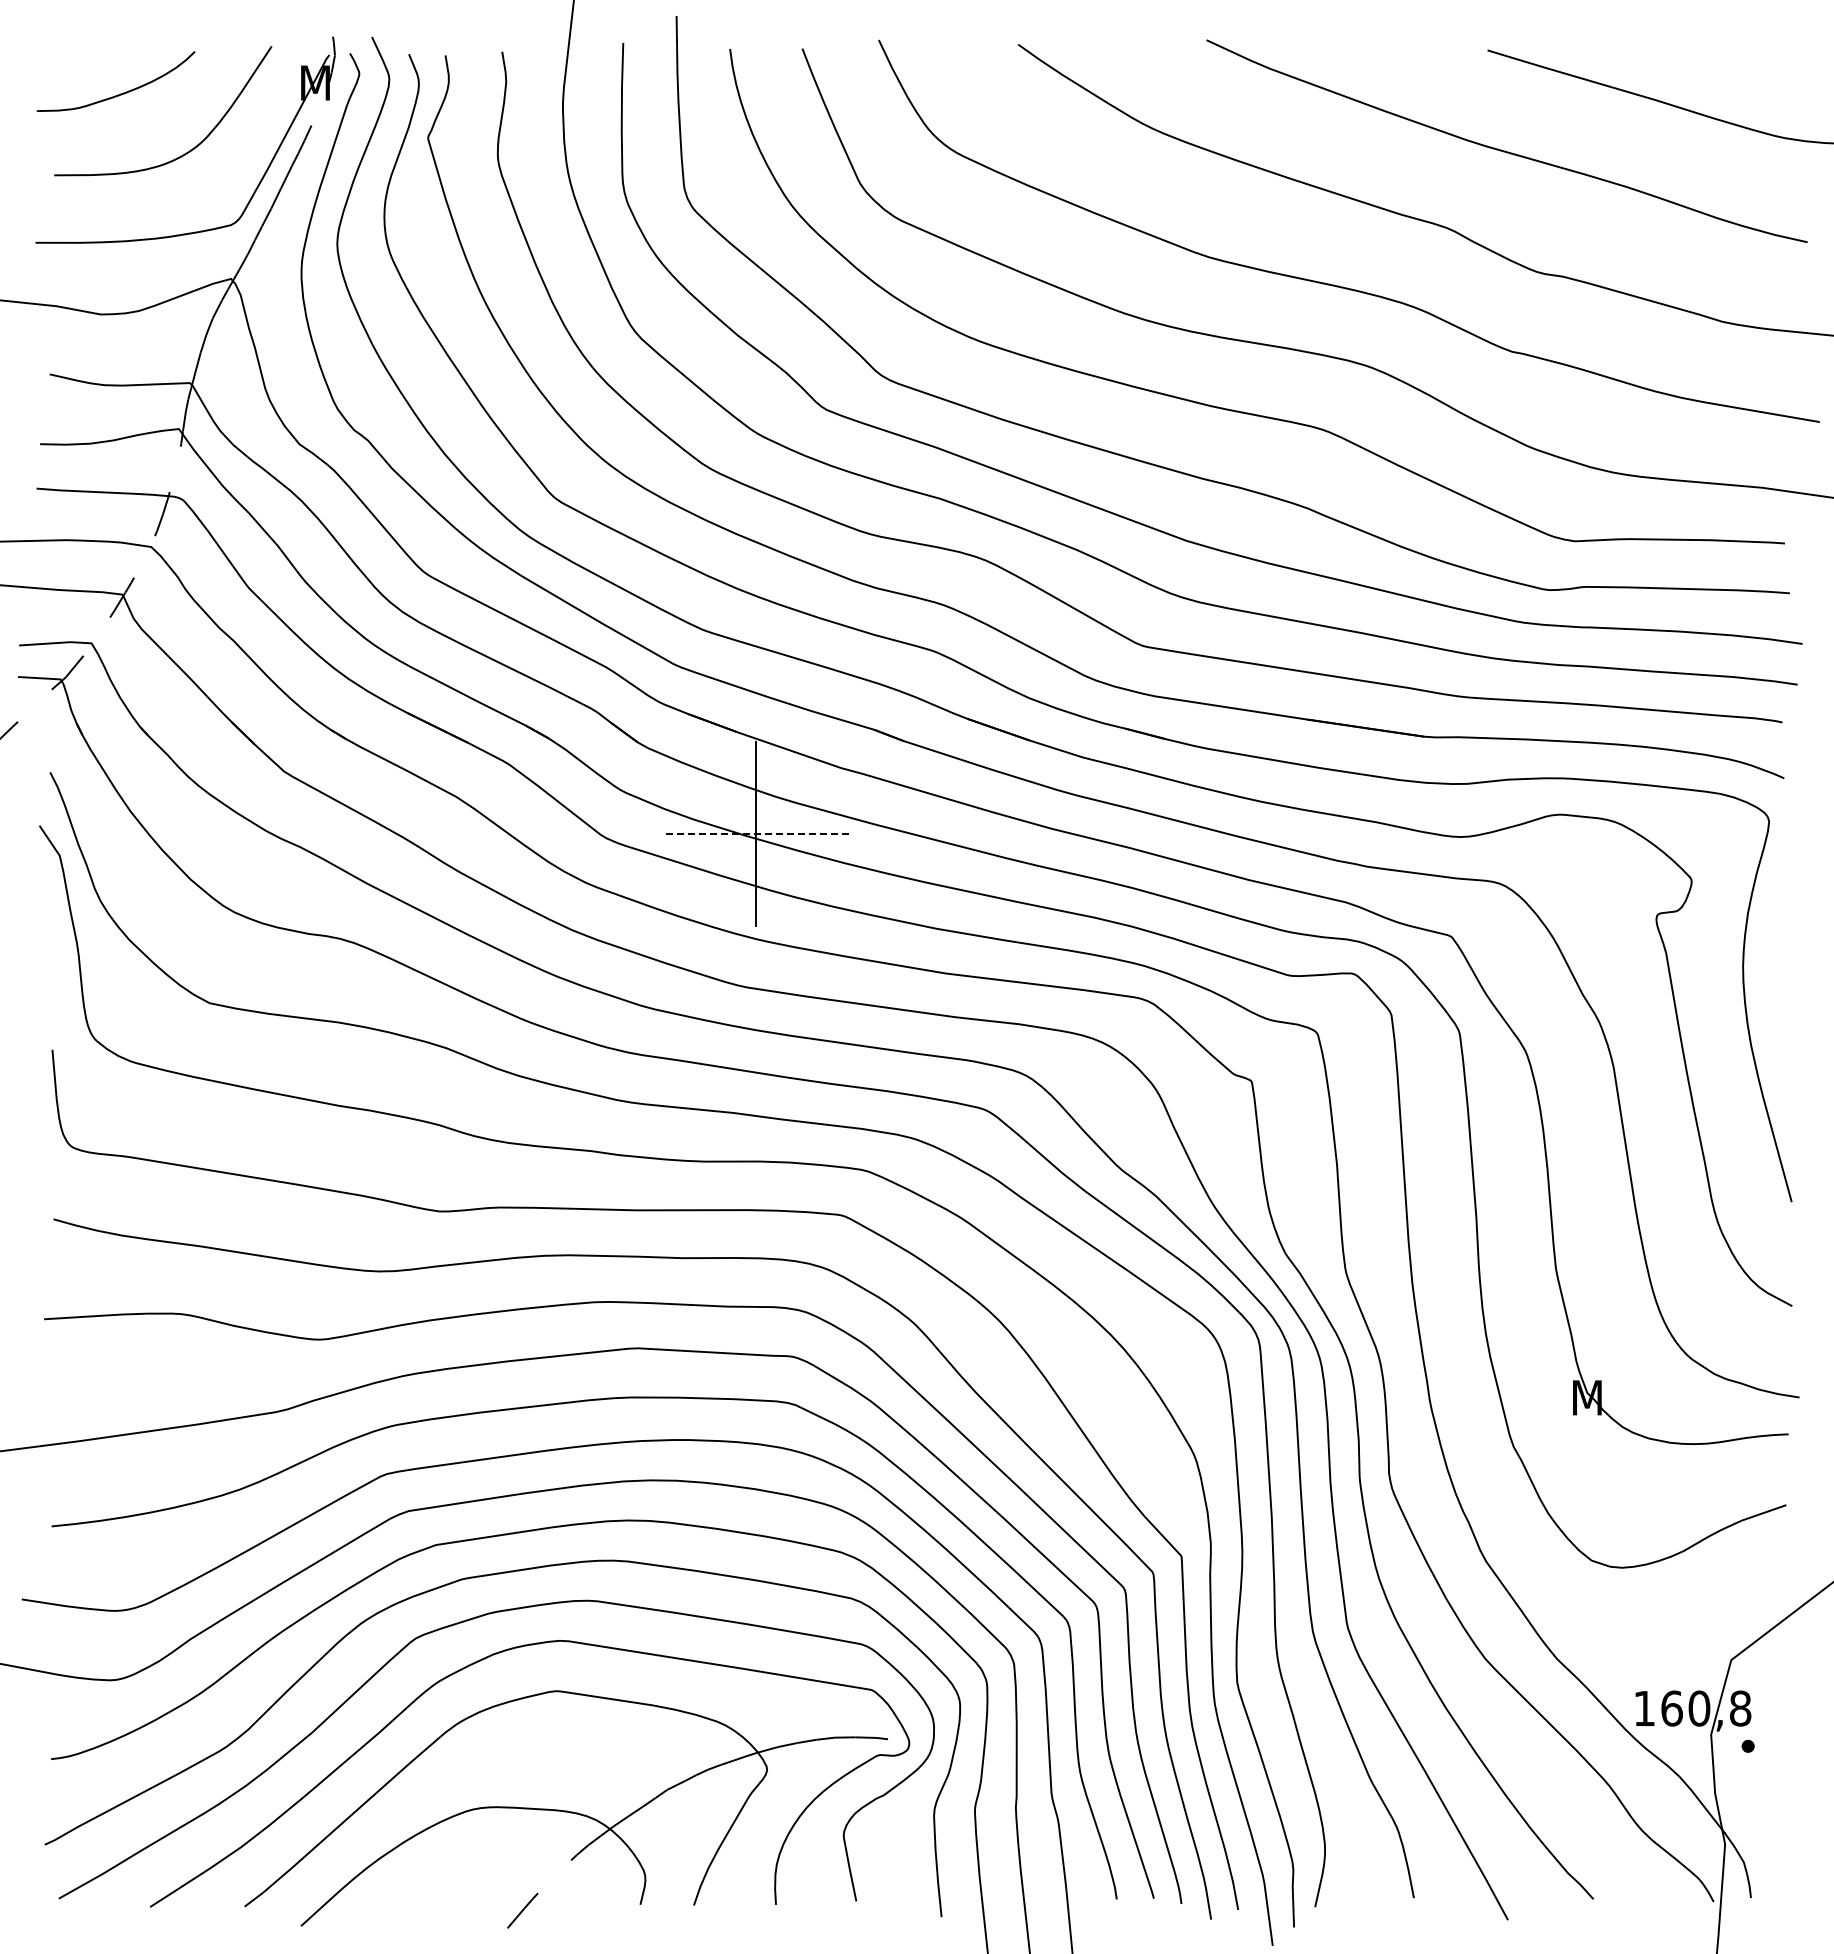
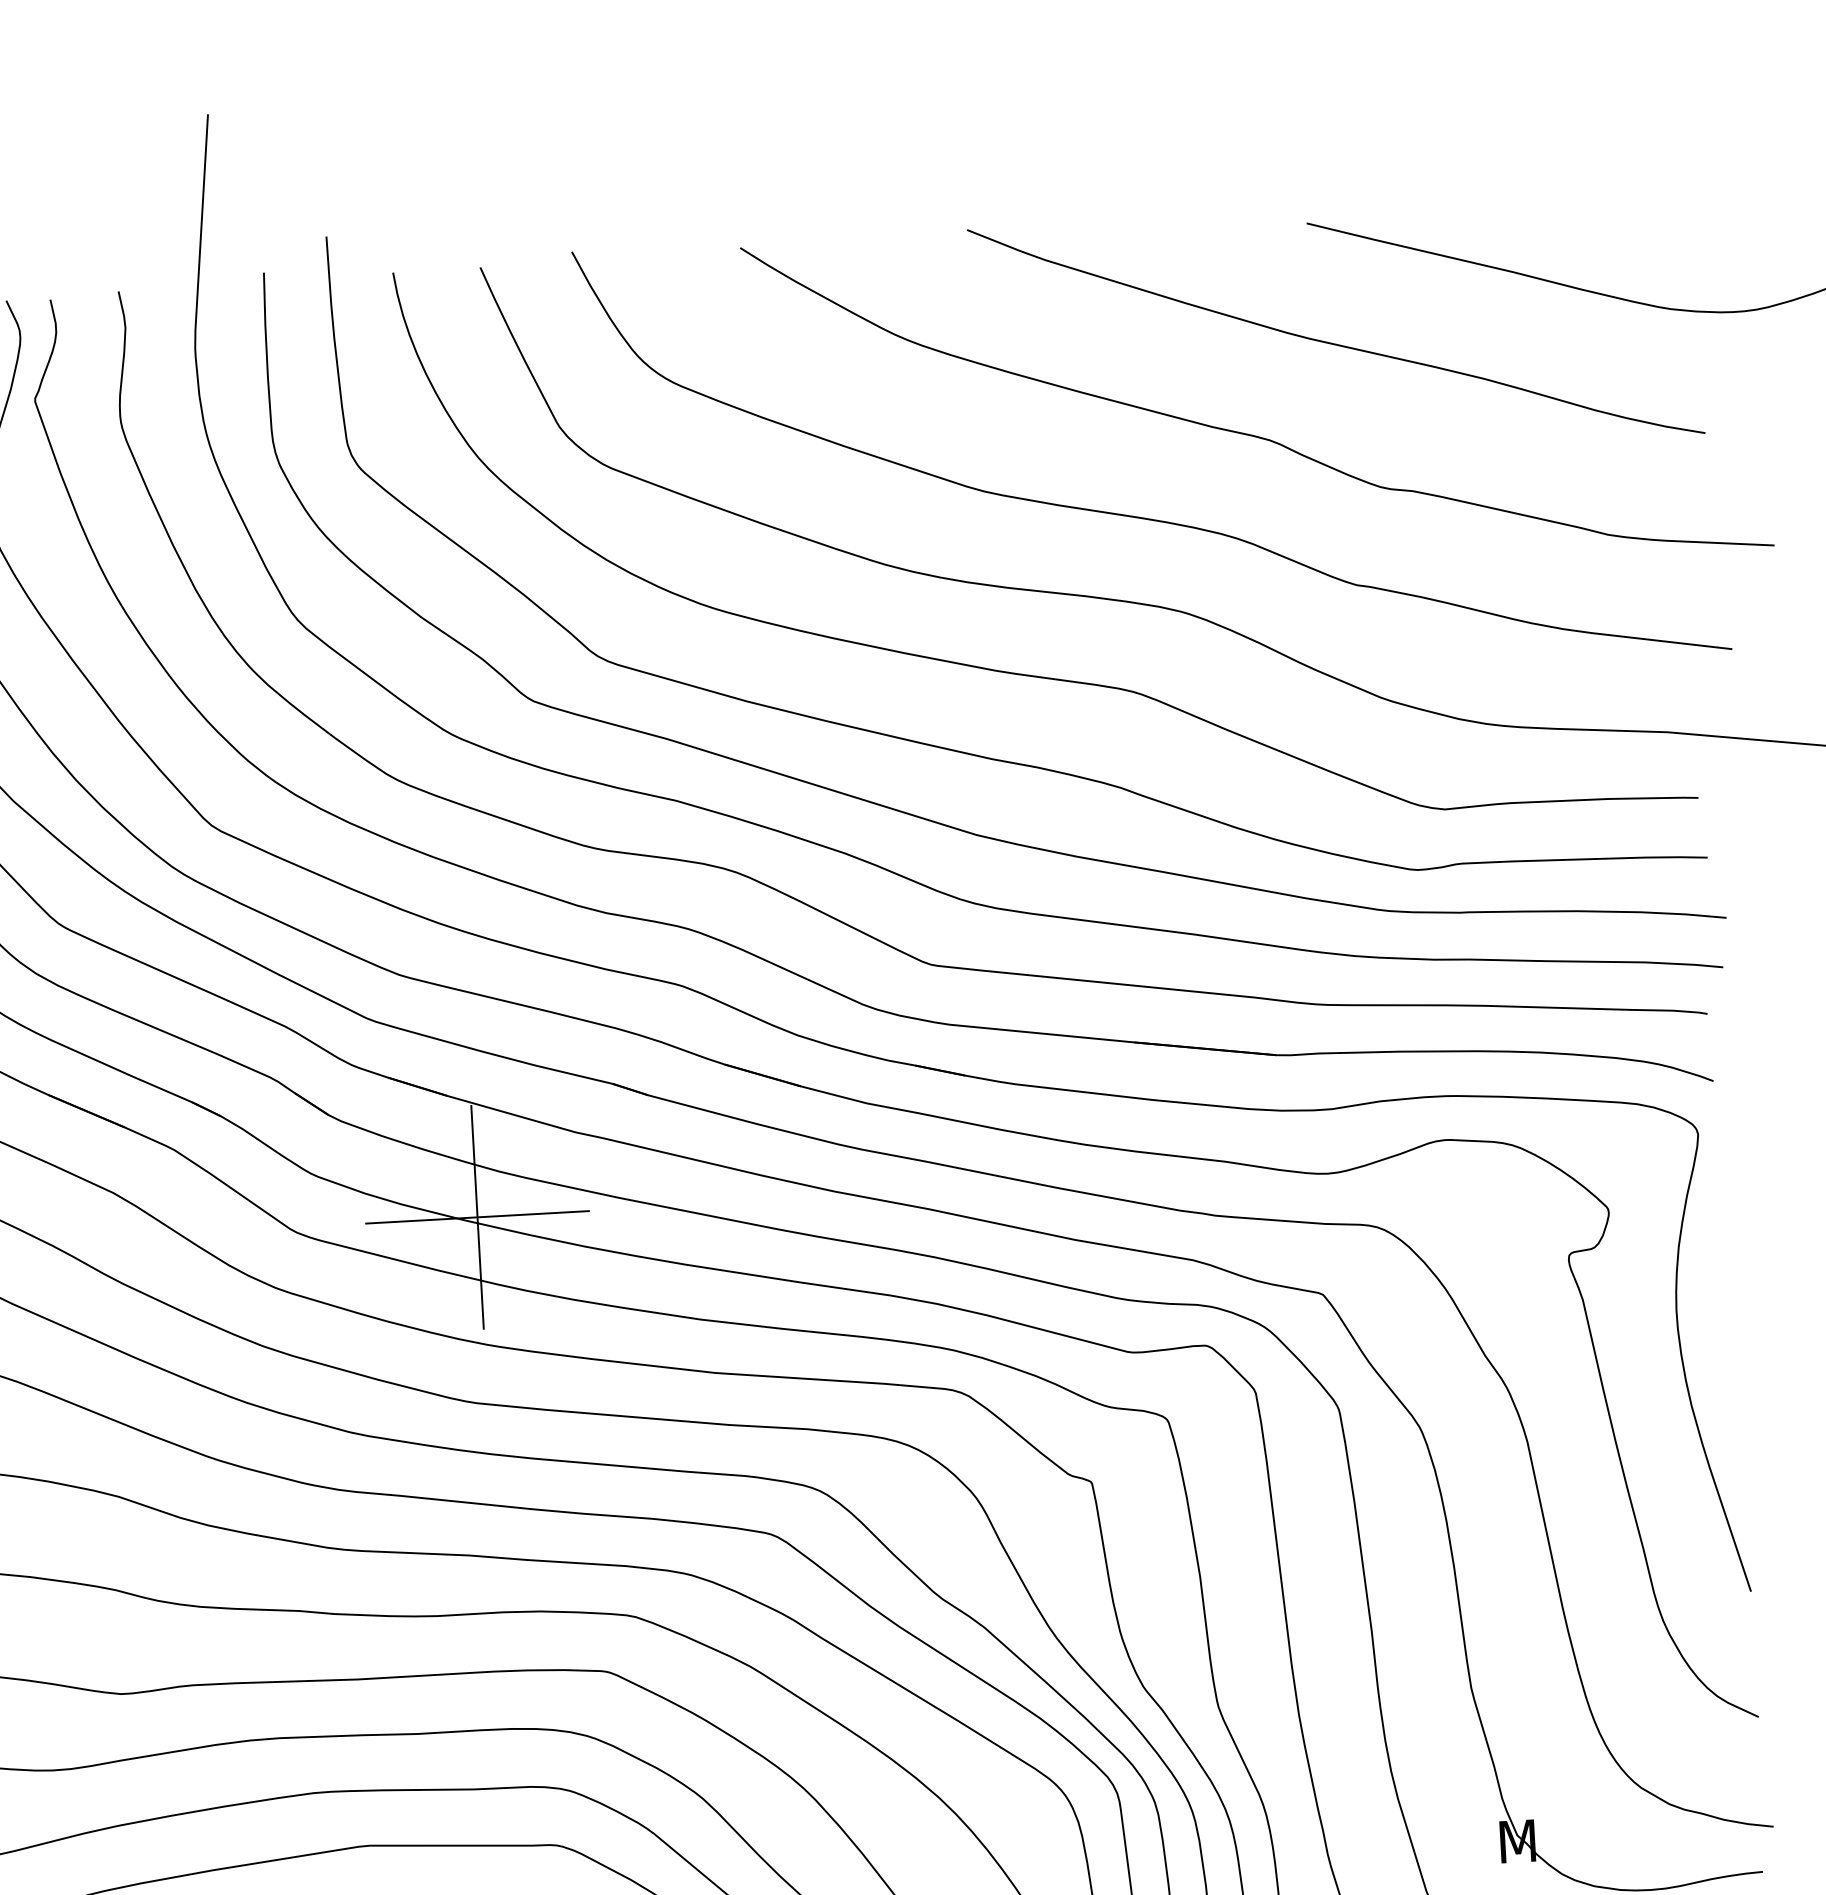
line: (755, 833) -> (476, 1217), dashed -> solid

